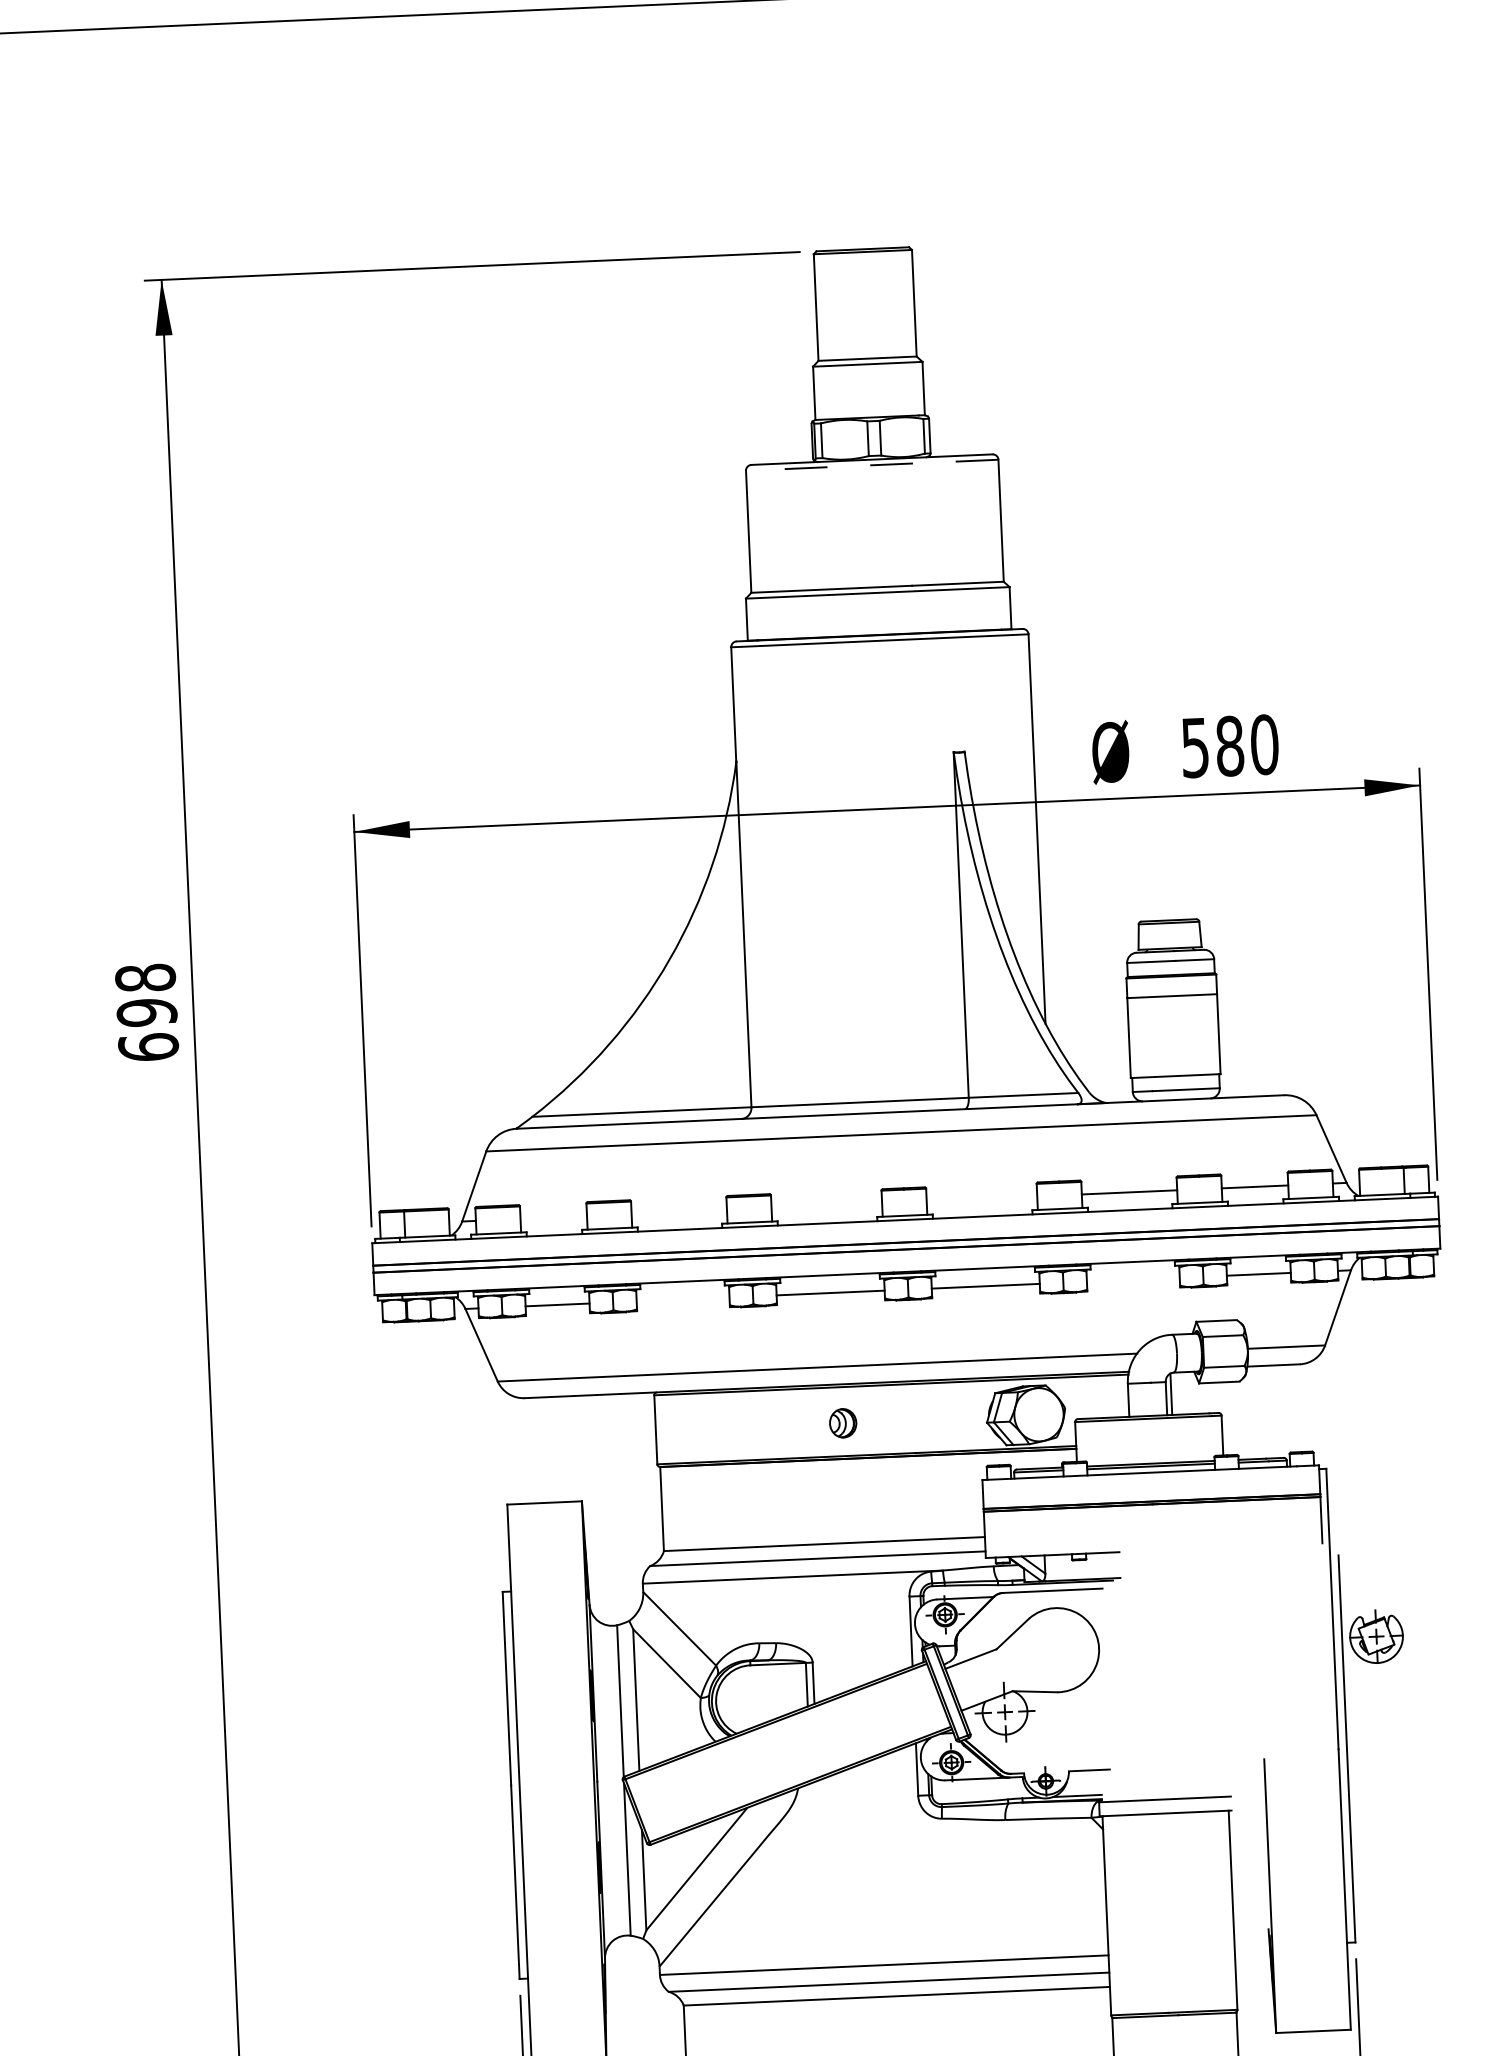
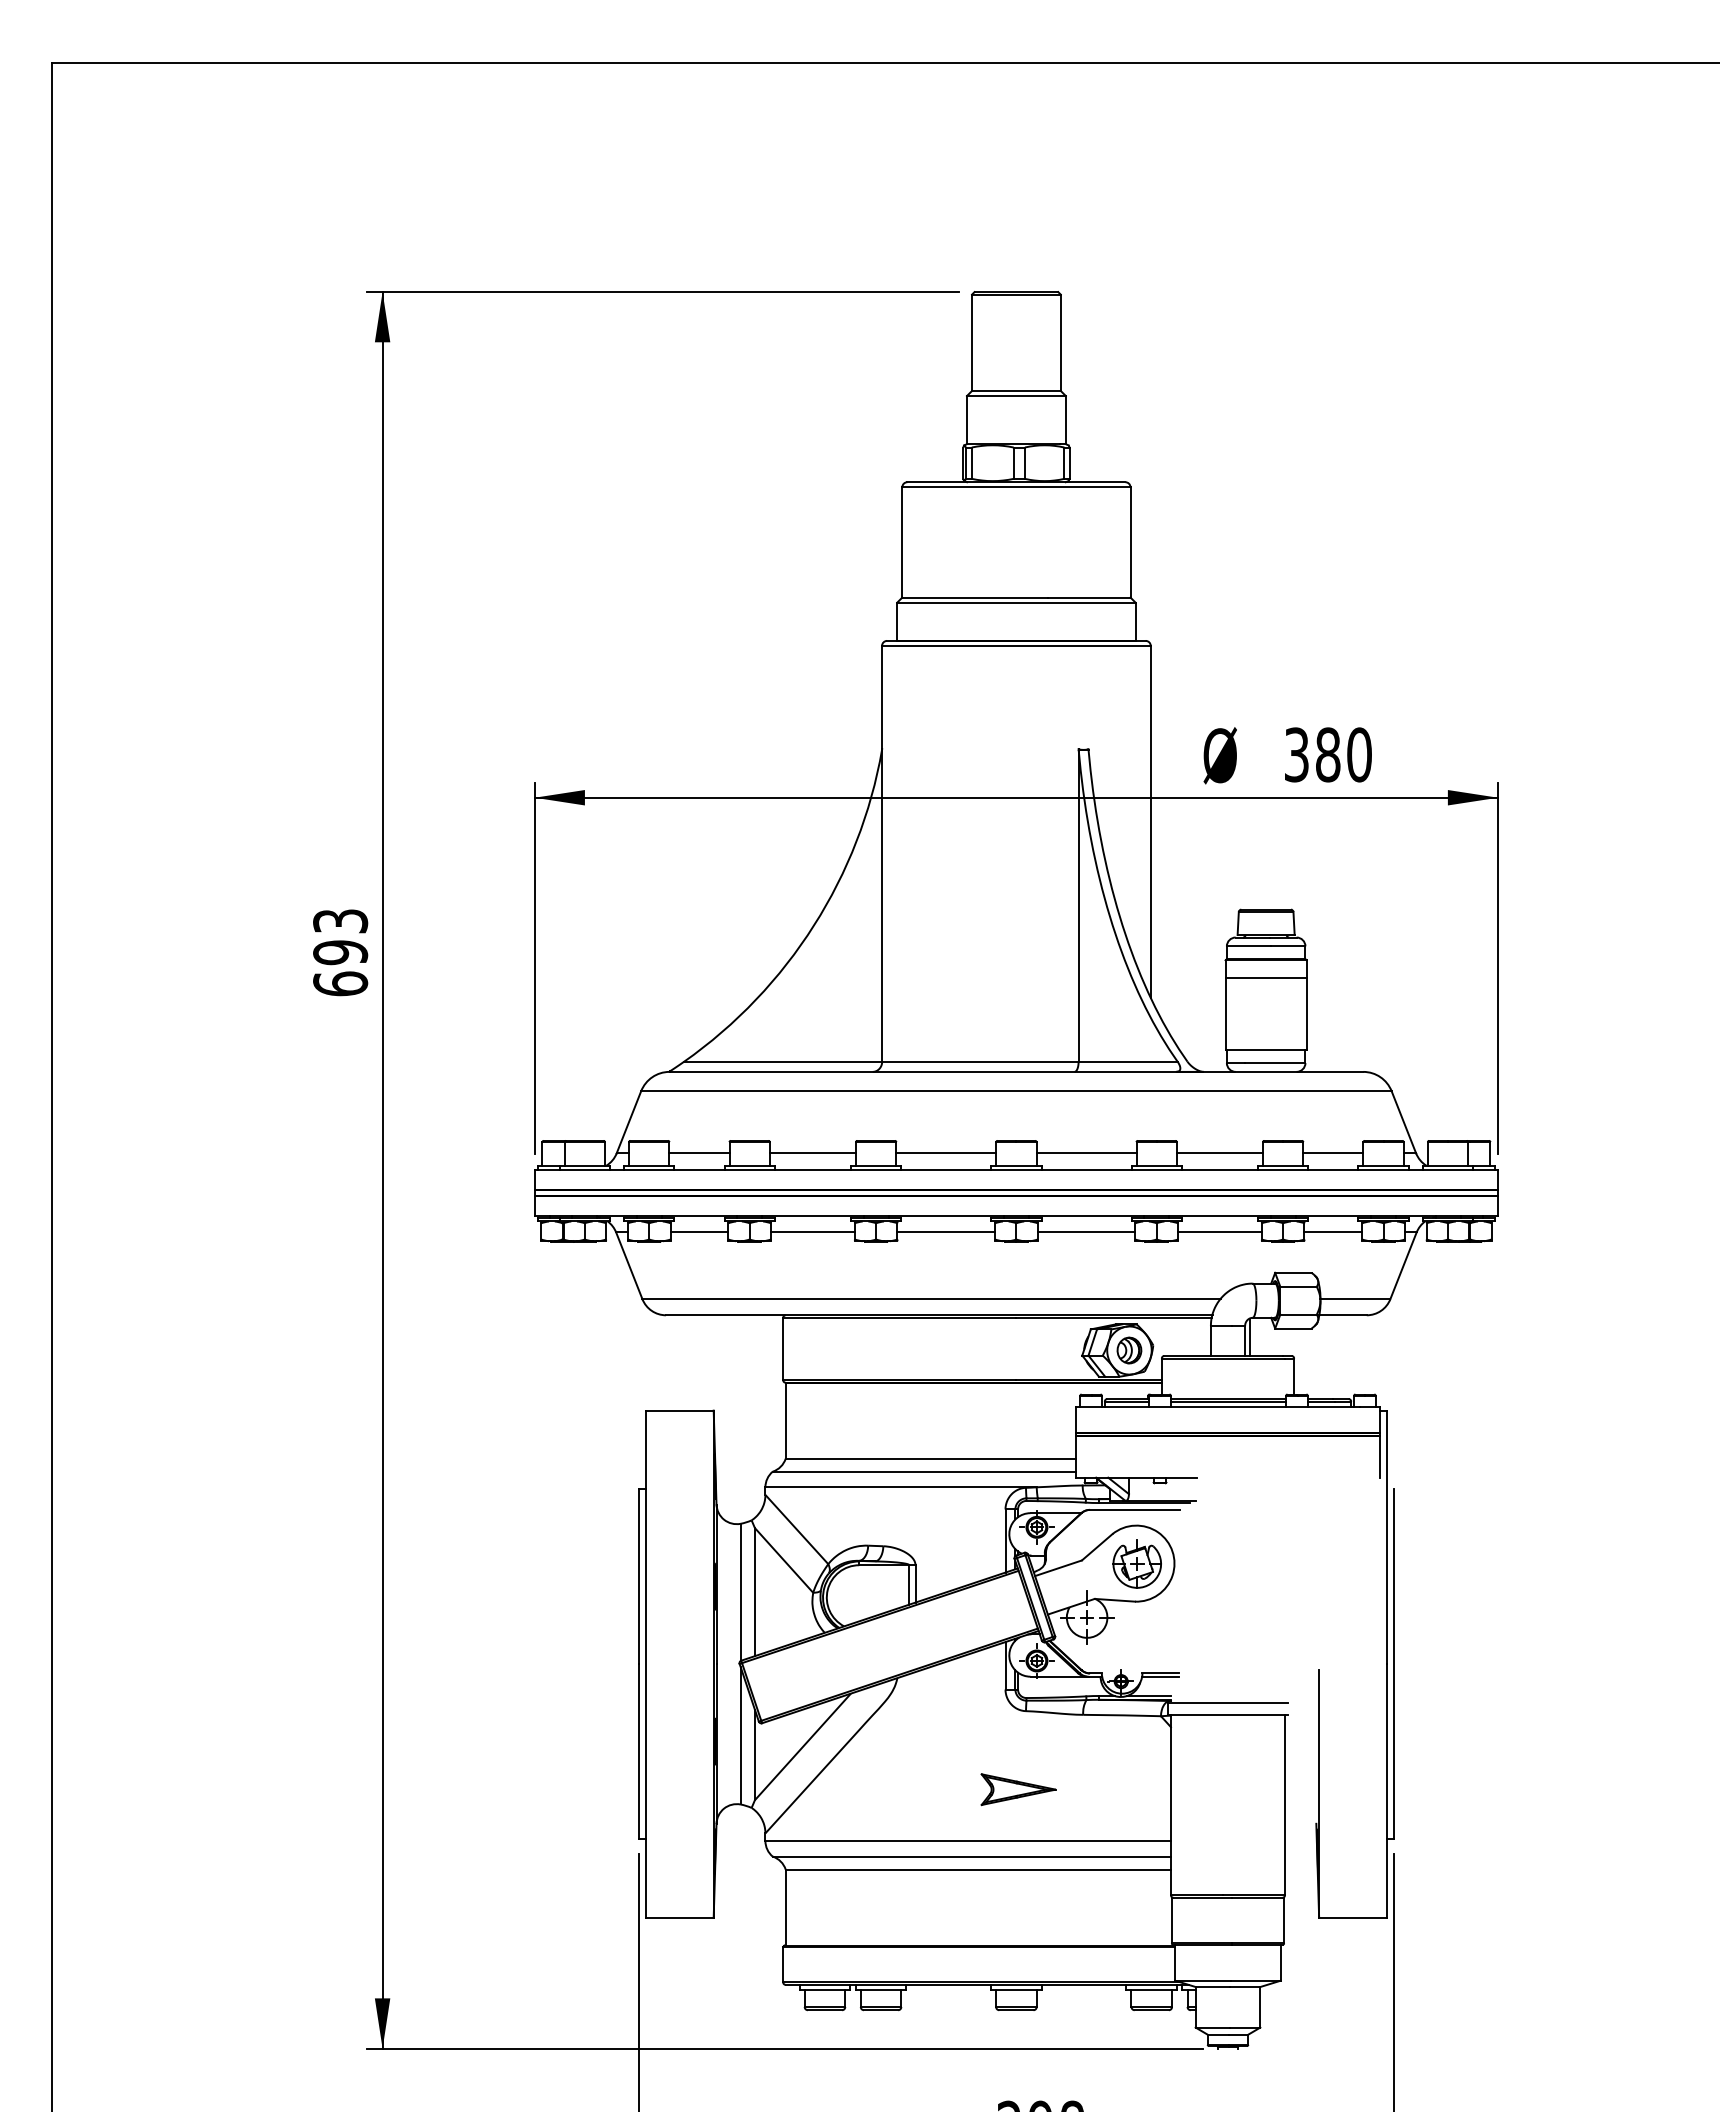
line: (871, 465) -> (1015, 487), dashed -> solid
text: (1194, 747) -> (1296, 754), 580 -> 380
text: (145, 978) -> (340, 921), 698 -> 693
line: (981, 1198) -> (1086, 1153), added
line: (827, 1205) -> (946, 1153), added
line: (678, 1212) -> (812, 1153), added
line: (553, 1217) -> (699, 1153), added
line: (1132, 1279) -> (1219, 1232), added
line: (682, 1299) -> (812, 1232), added
part: (843, 1423) -> (1129, 1350), moved
part: (1375, 1636) -> (1136, 1563), moved
line: (1089, 1773) -> (1160, 1676), added
part: (937, 1905) -> (1018, 1789), added

